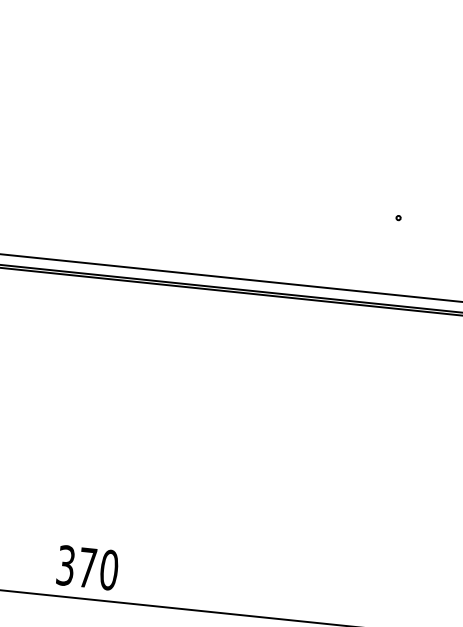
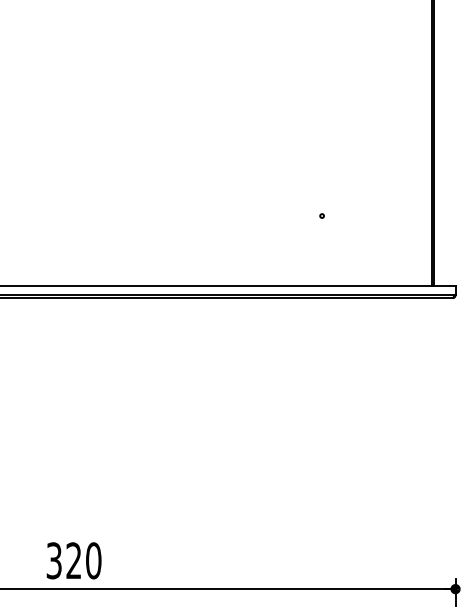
text: (87, 567) -> (73, 560), 370 -> 320

